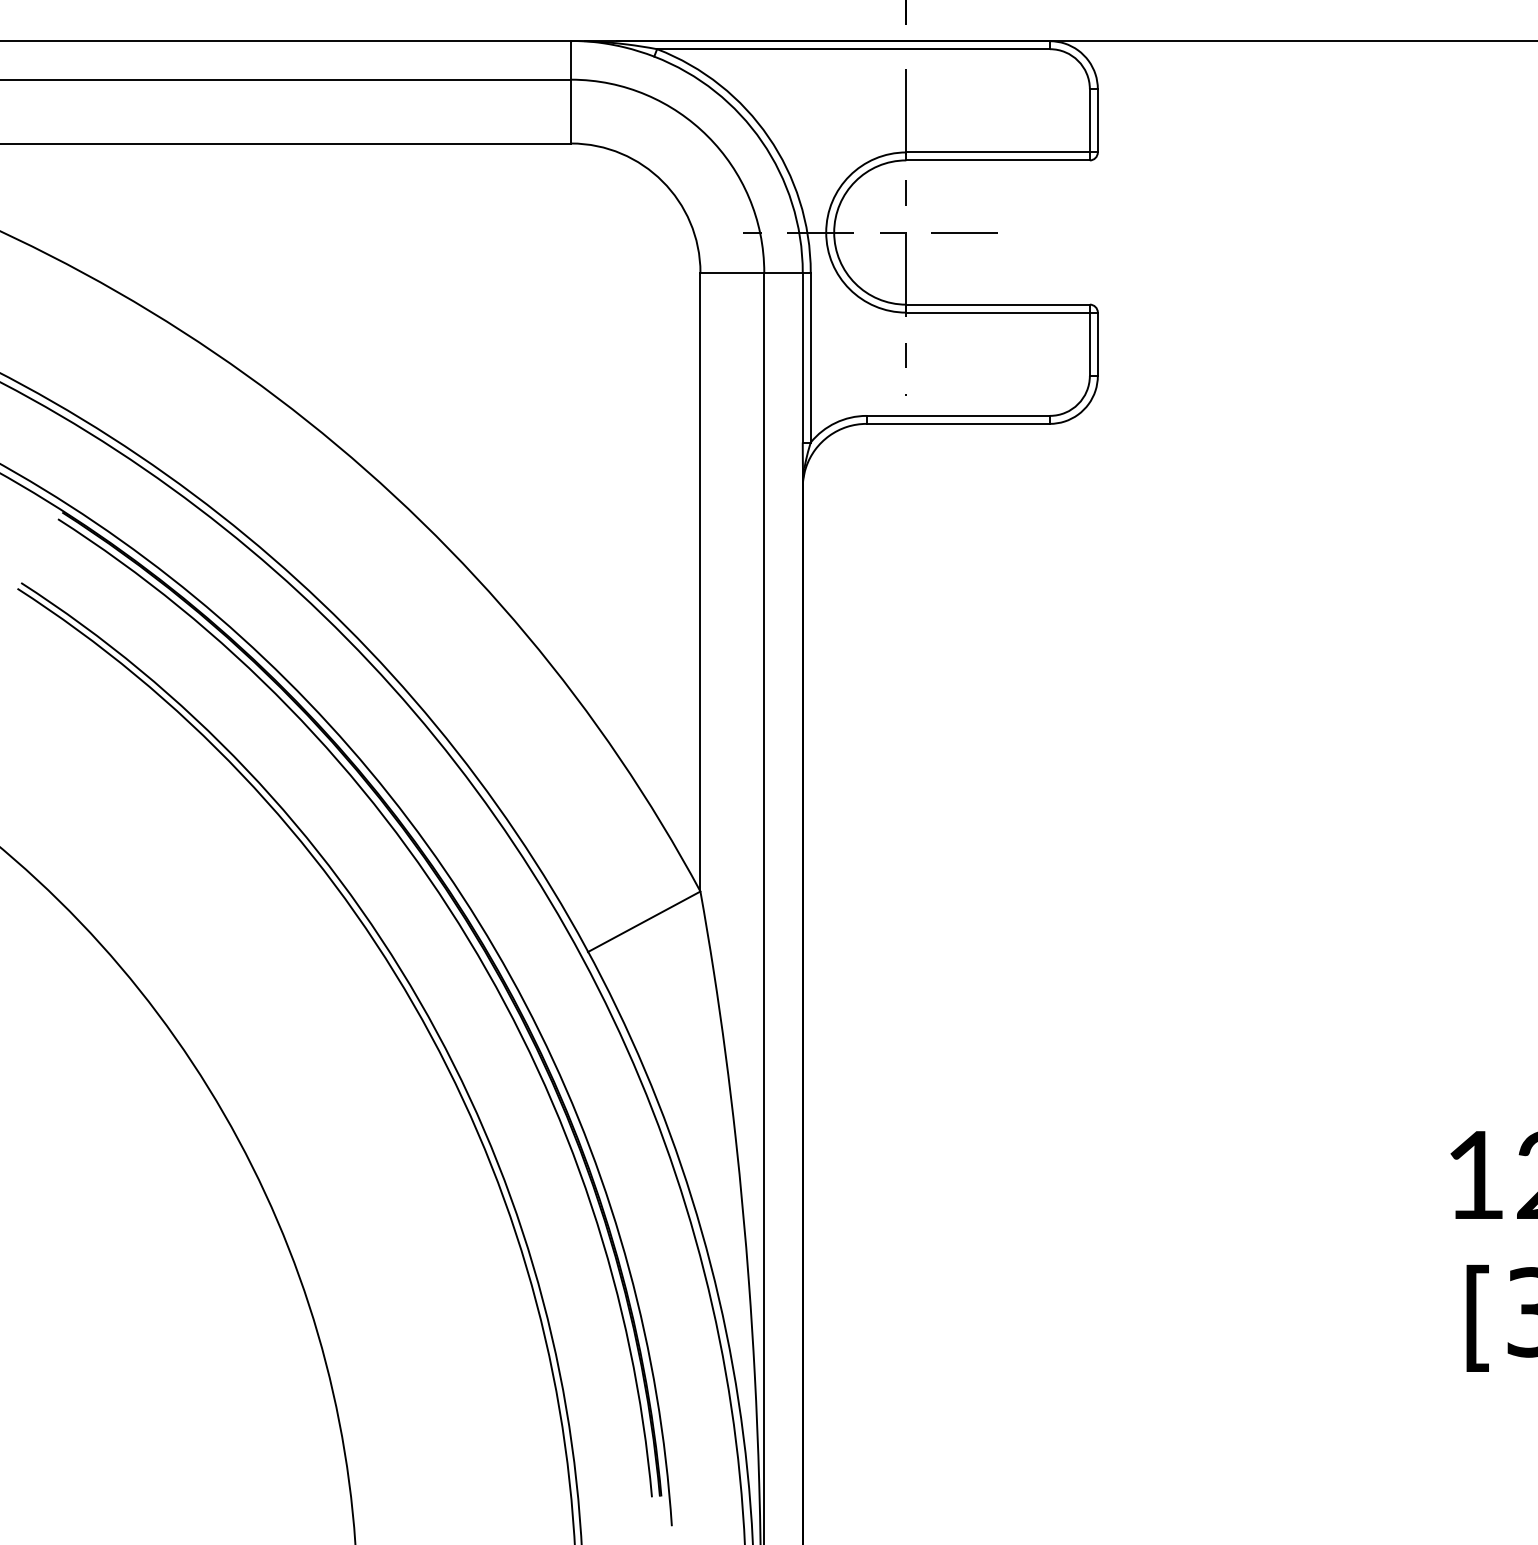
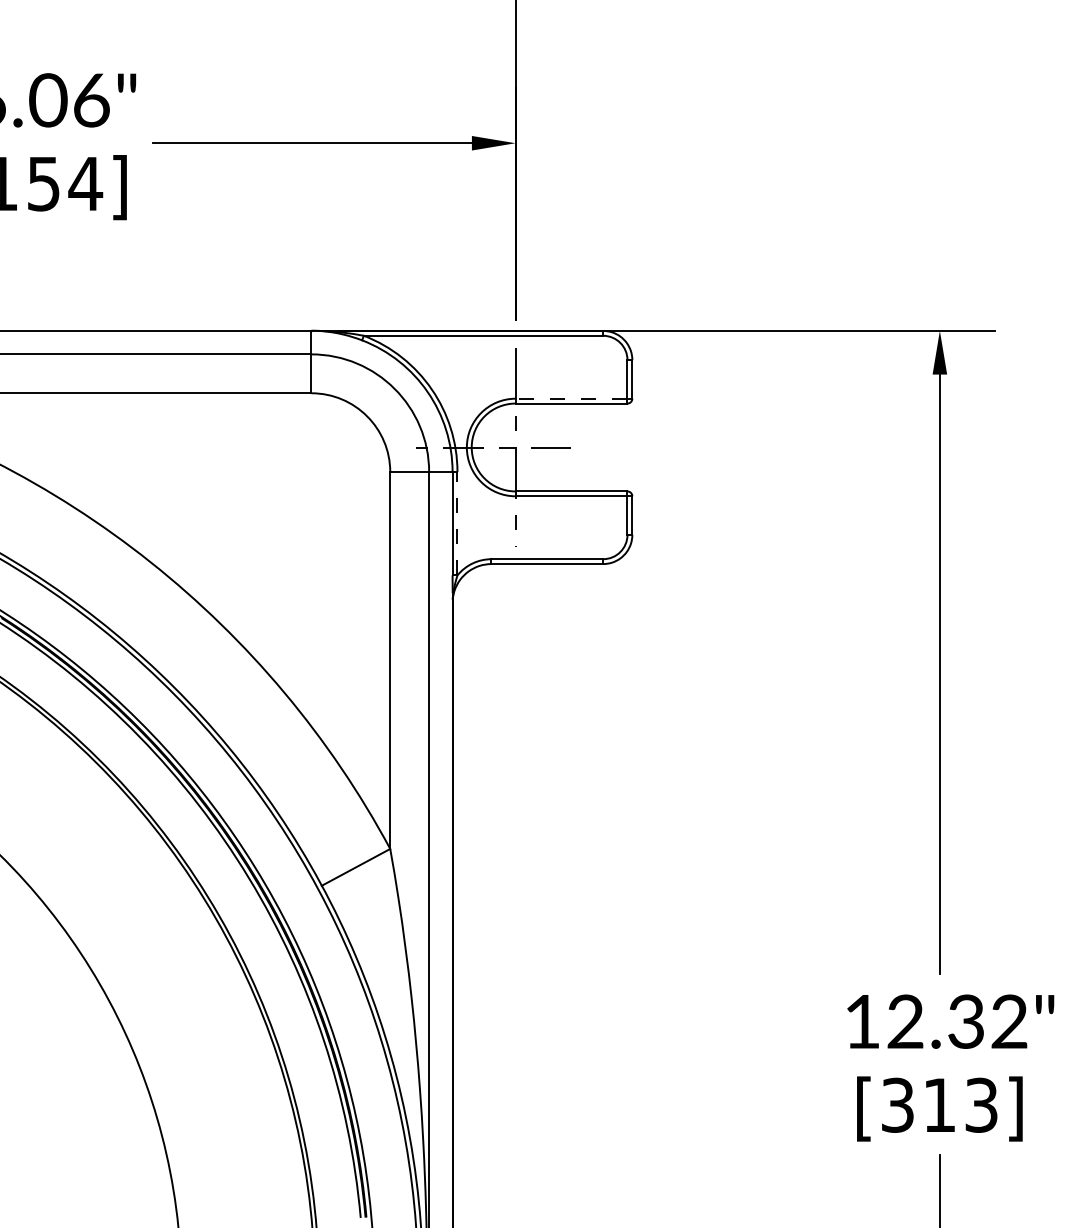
line: (997, 152) -> (571, 398), solid -> dashed
line: (810, 357) -> (457, 523), solid -> dashed

